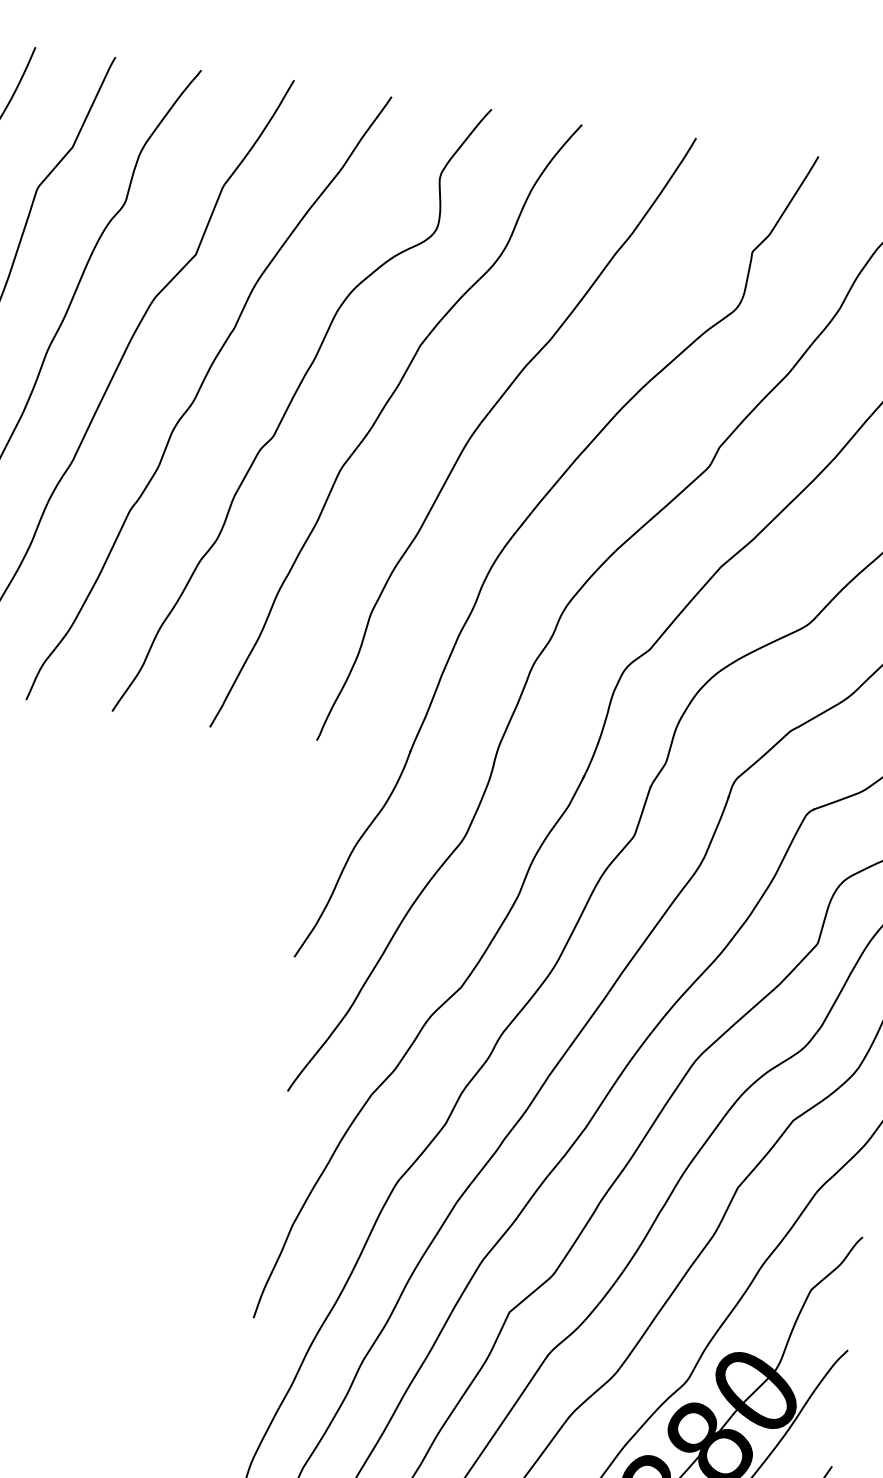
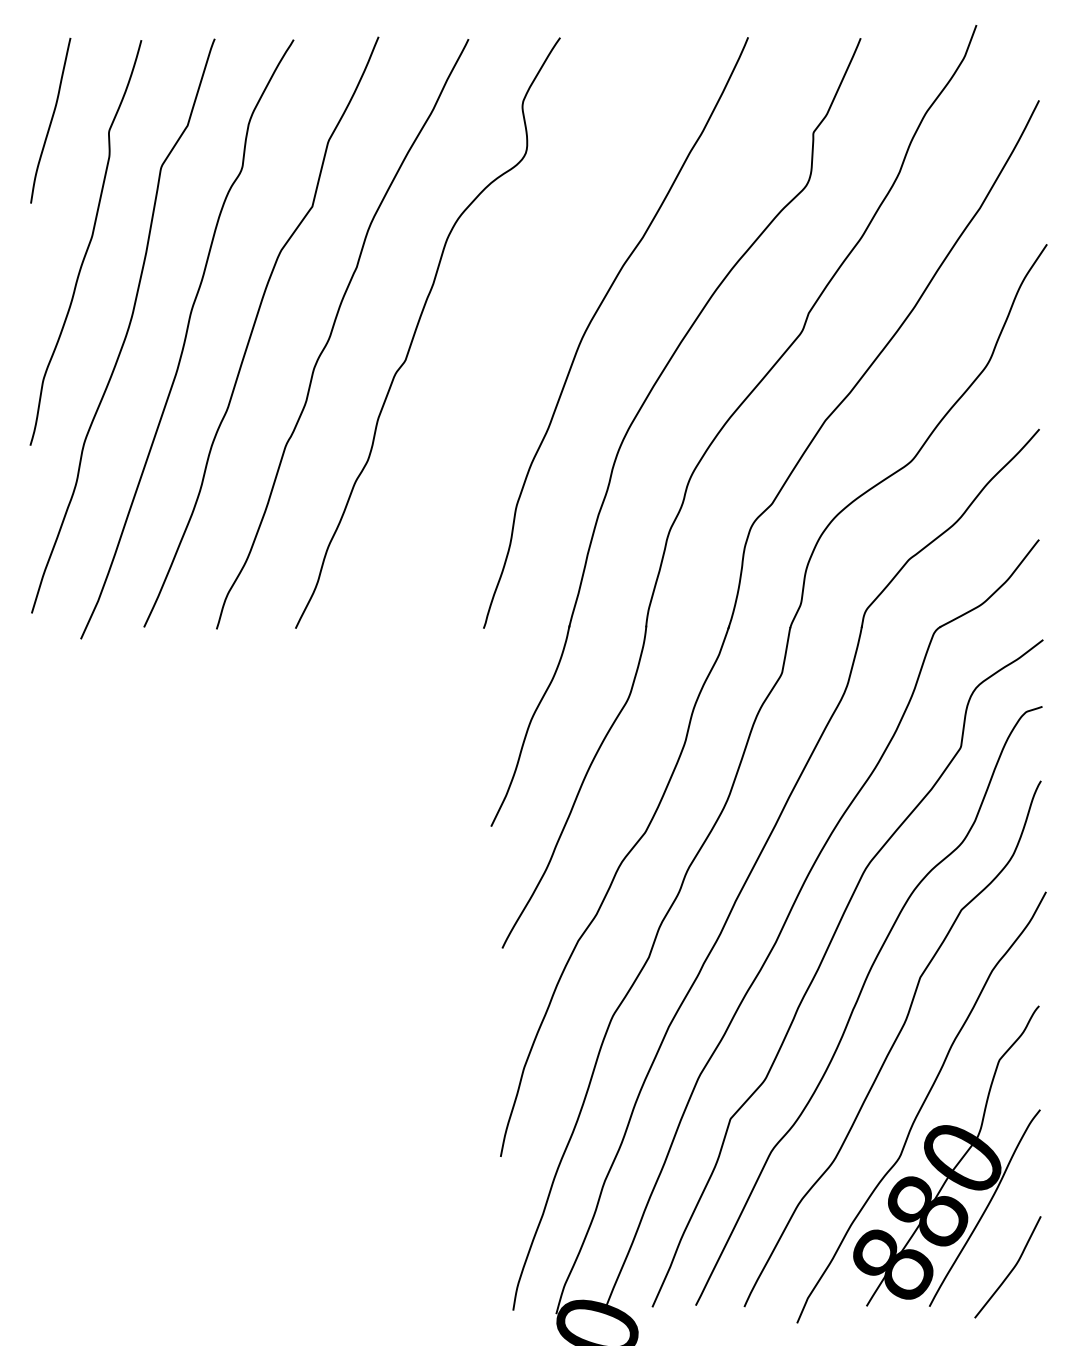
curve: (380, 415) -> (499, 327), removed

